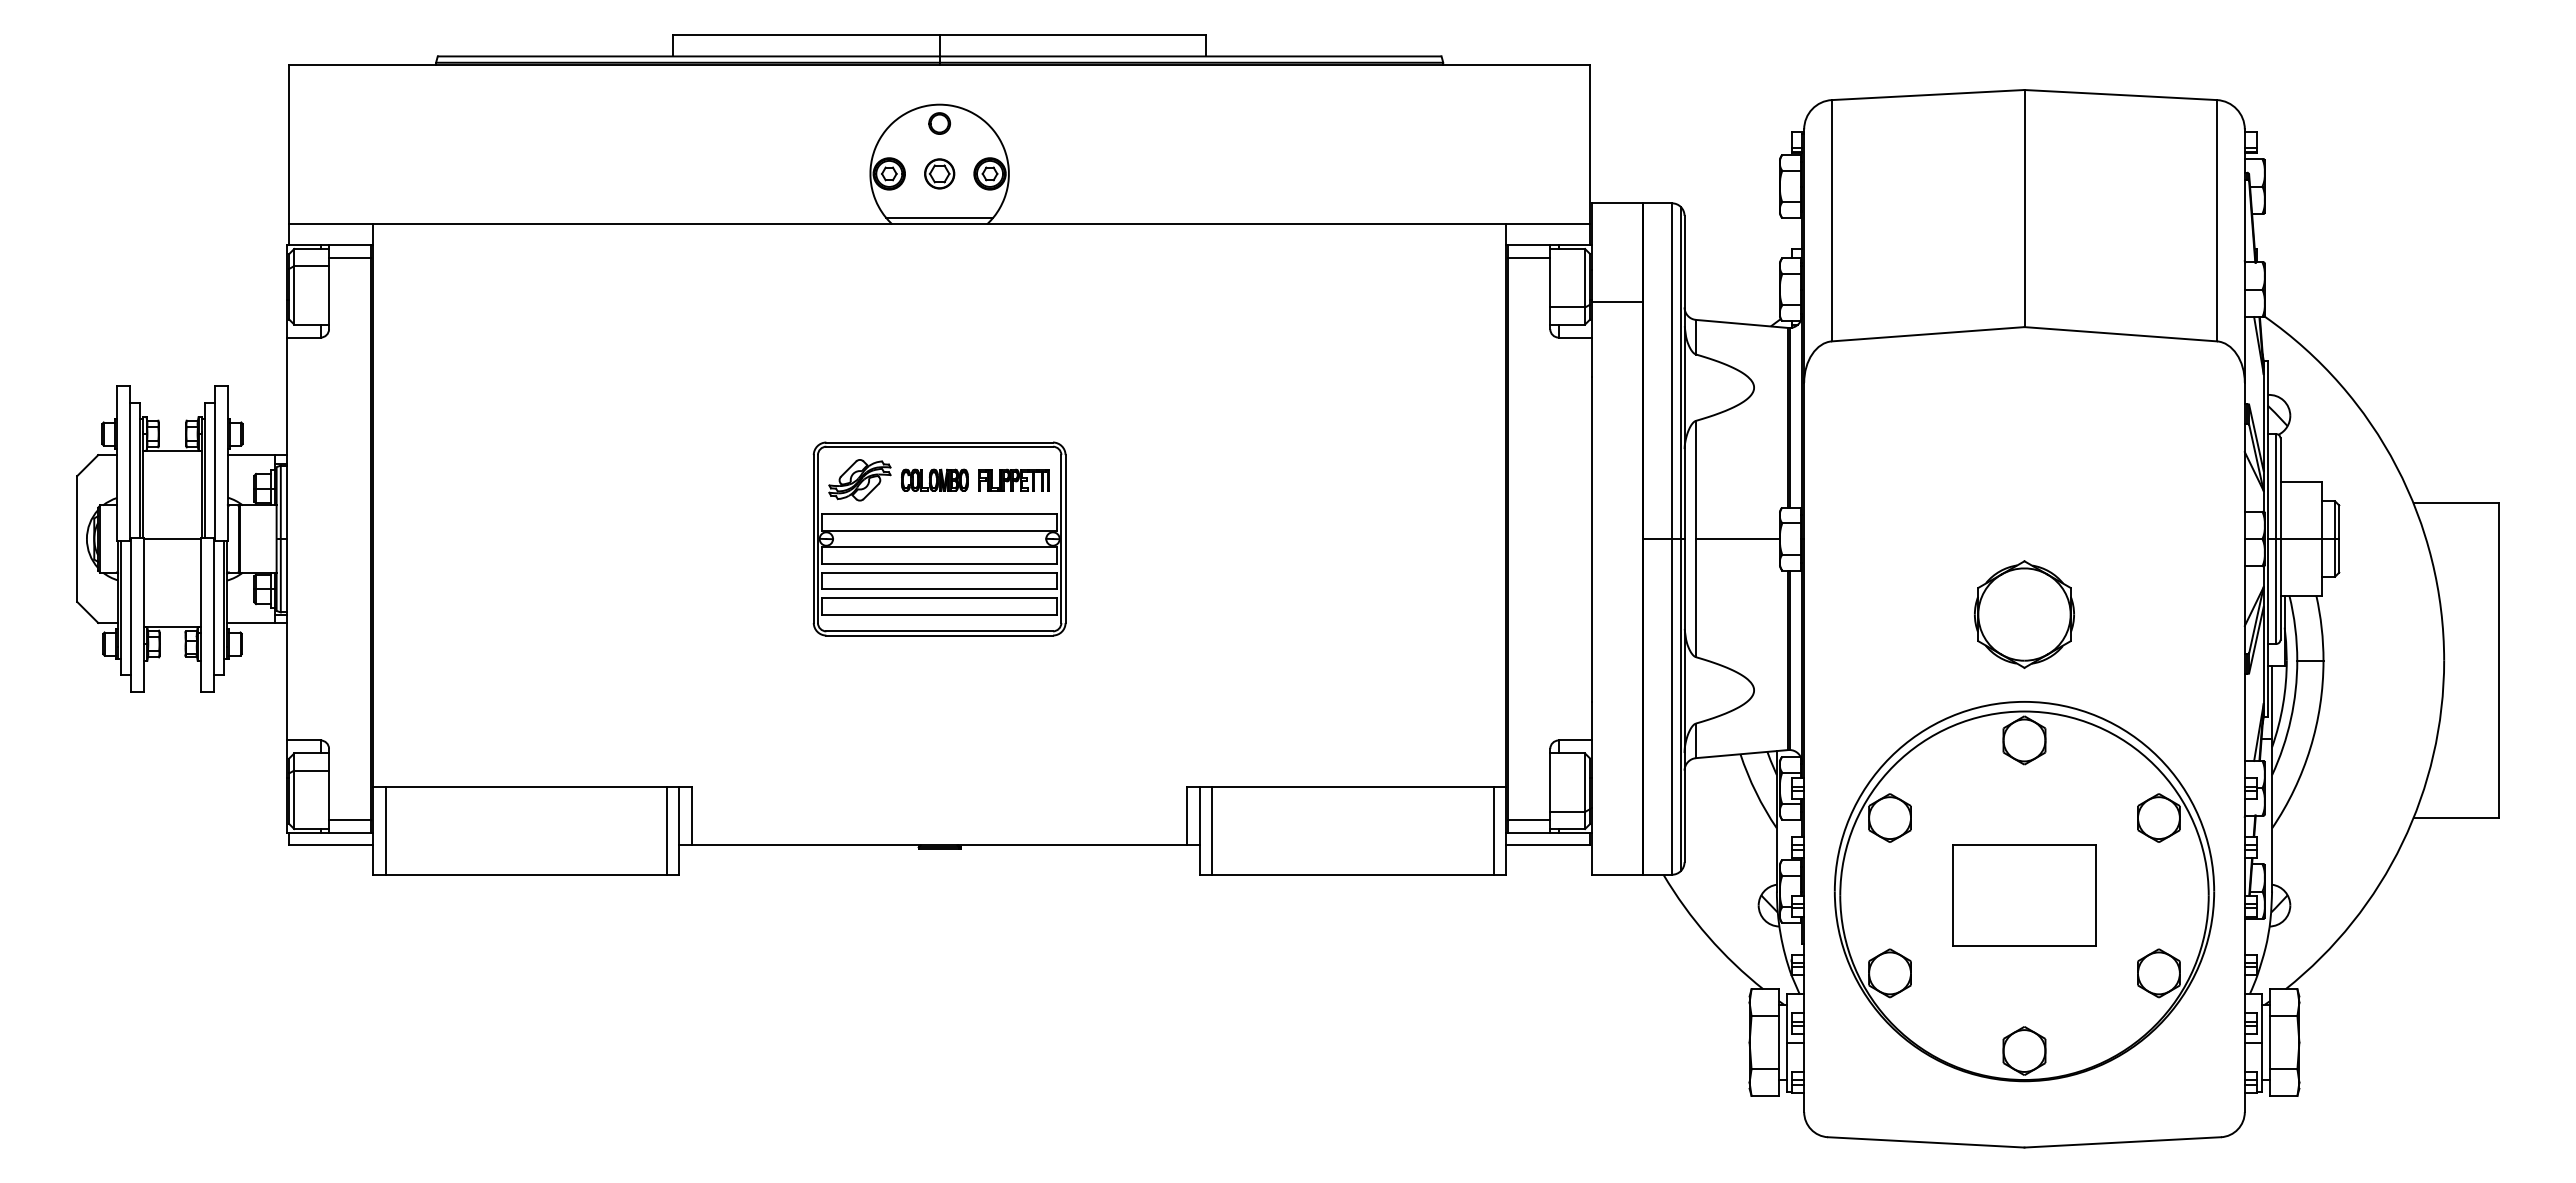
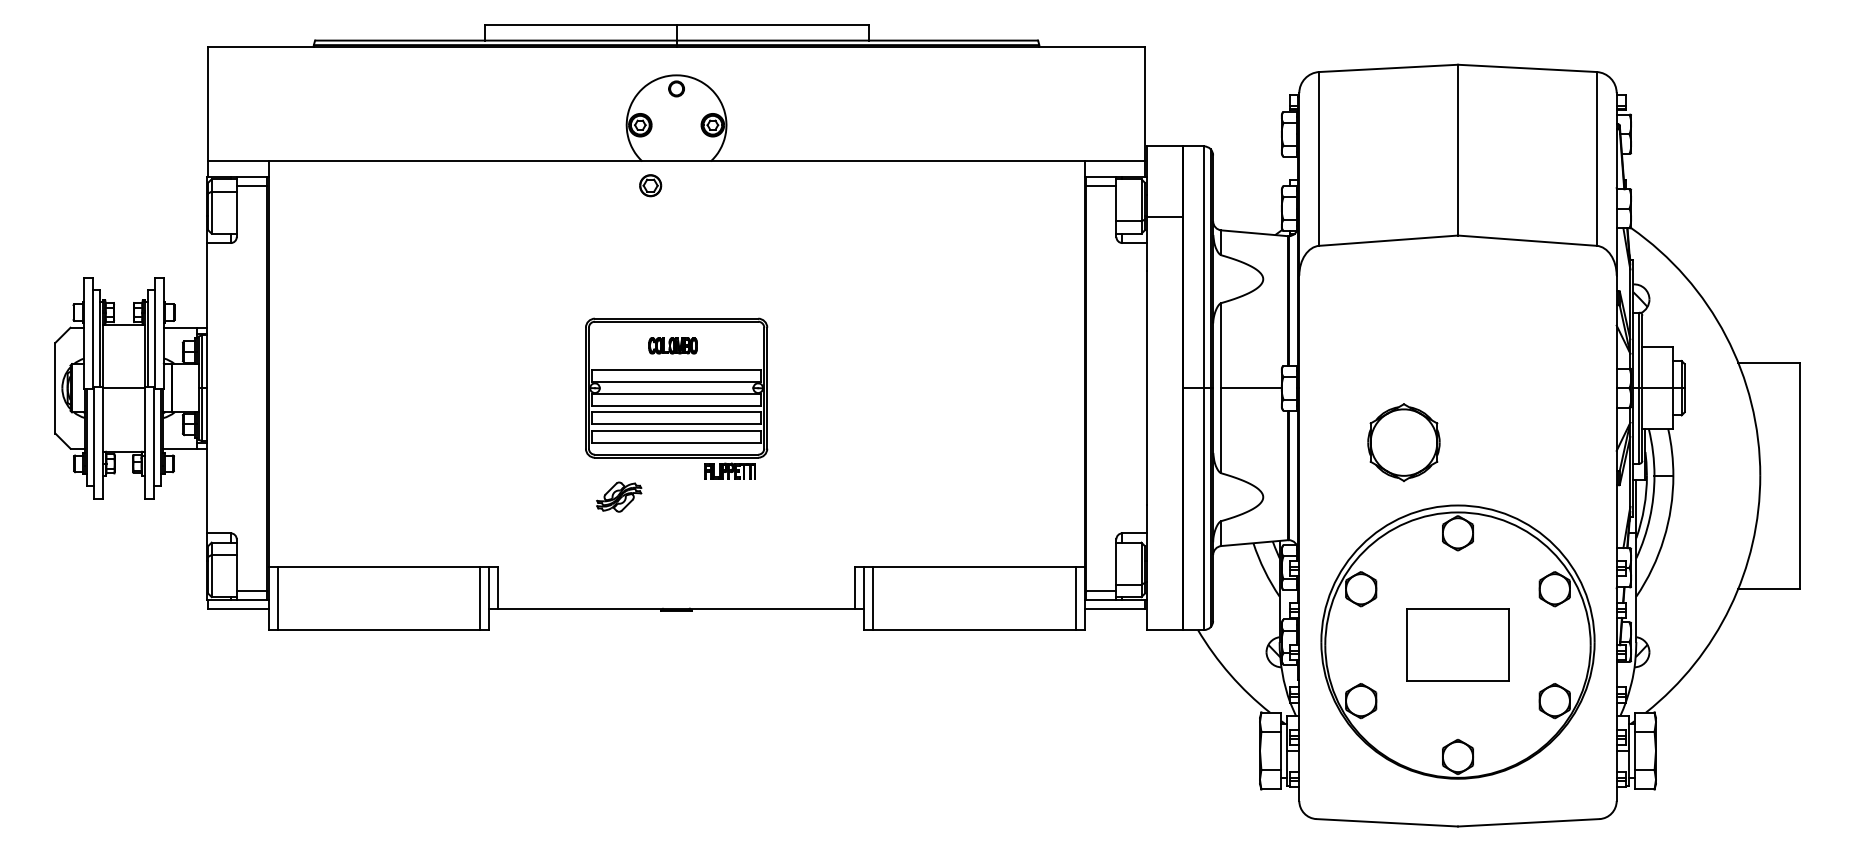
part: (939, 173) -> (650, 185), moved
line: (939, 218) -> (676, 157), removed
part: (1013, 479) -> (729, 470), moved
part: (859, 480) -> (618, 497), moved
part: (2024, 614) -> (1403, 442), moved

